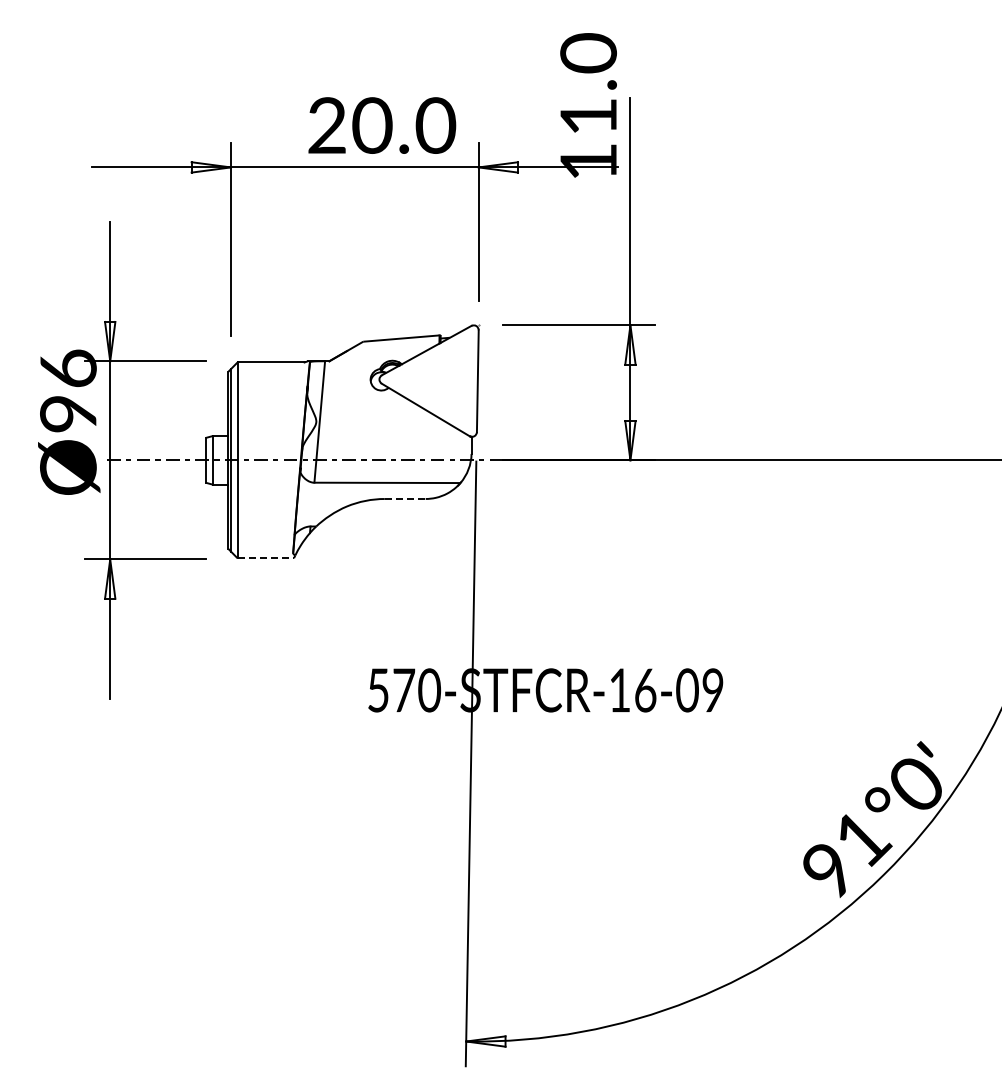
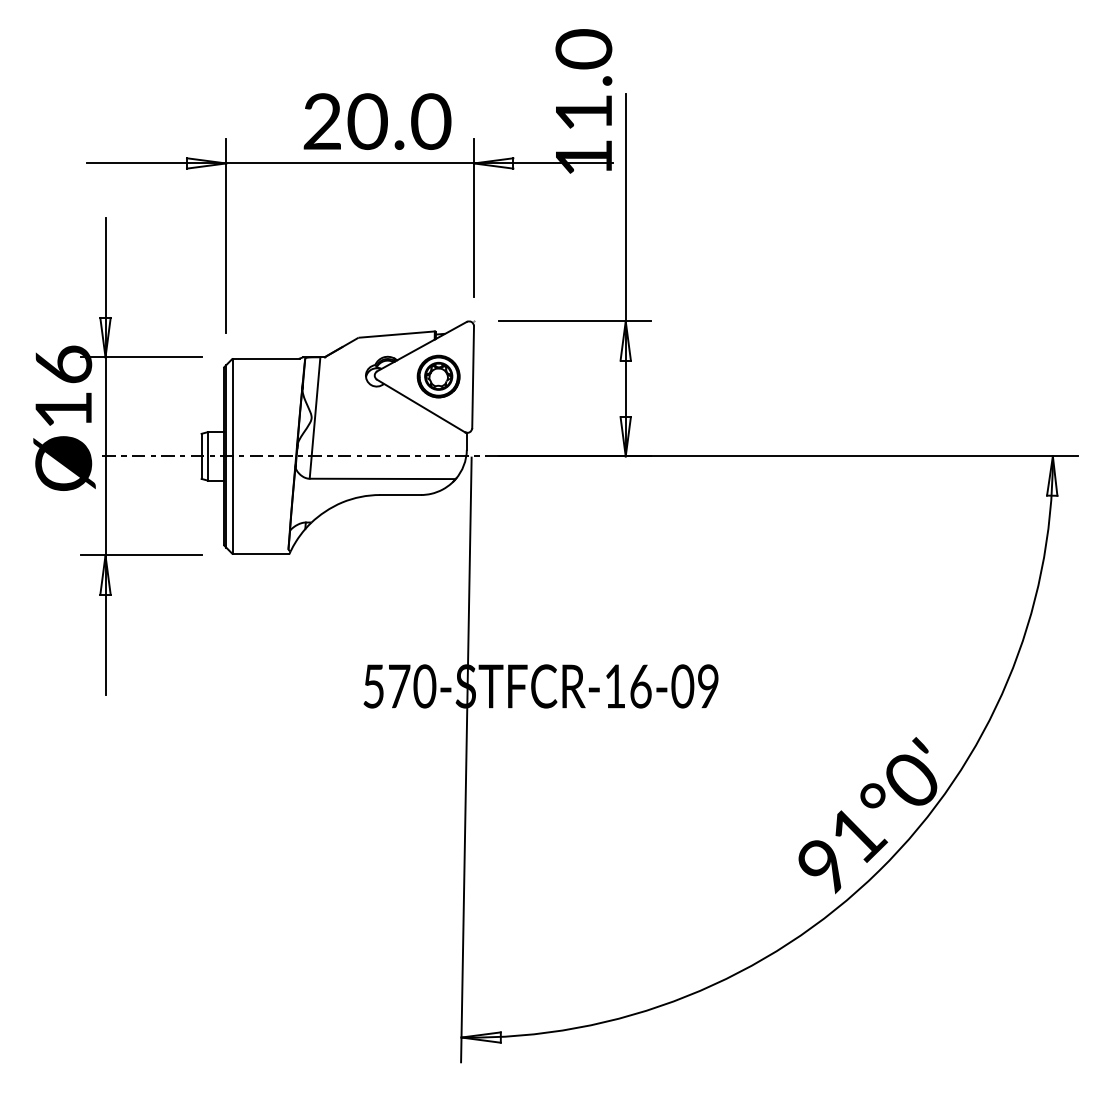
part: (443, 380) -> (438, 376), added
text: (68, 414) -> (63, 410), Ø96 -> Ø16
line: (406, 499) -> (401, 495), dashed -> solid
line: (266, 558) -> (261, 554), dashed -> solid

